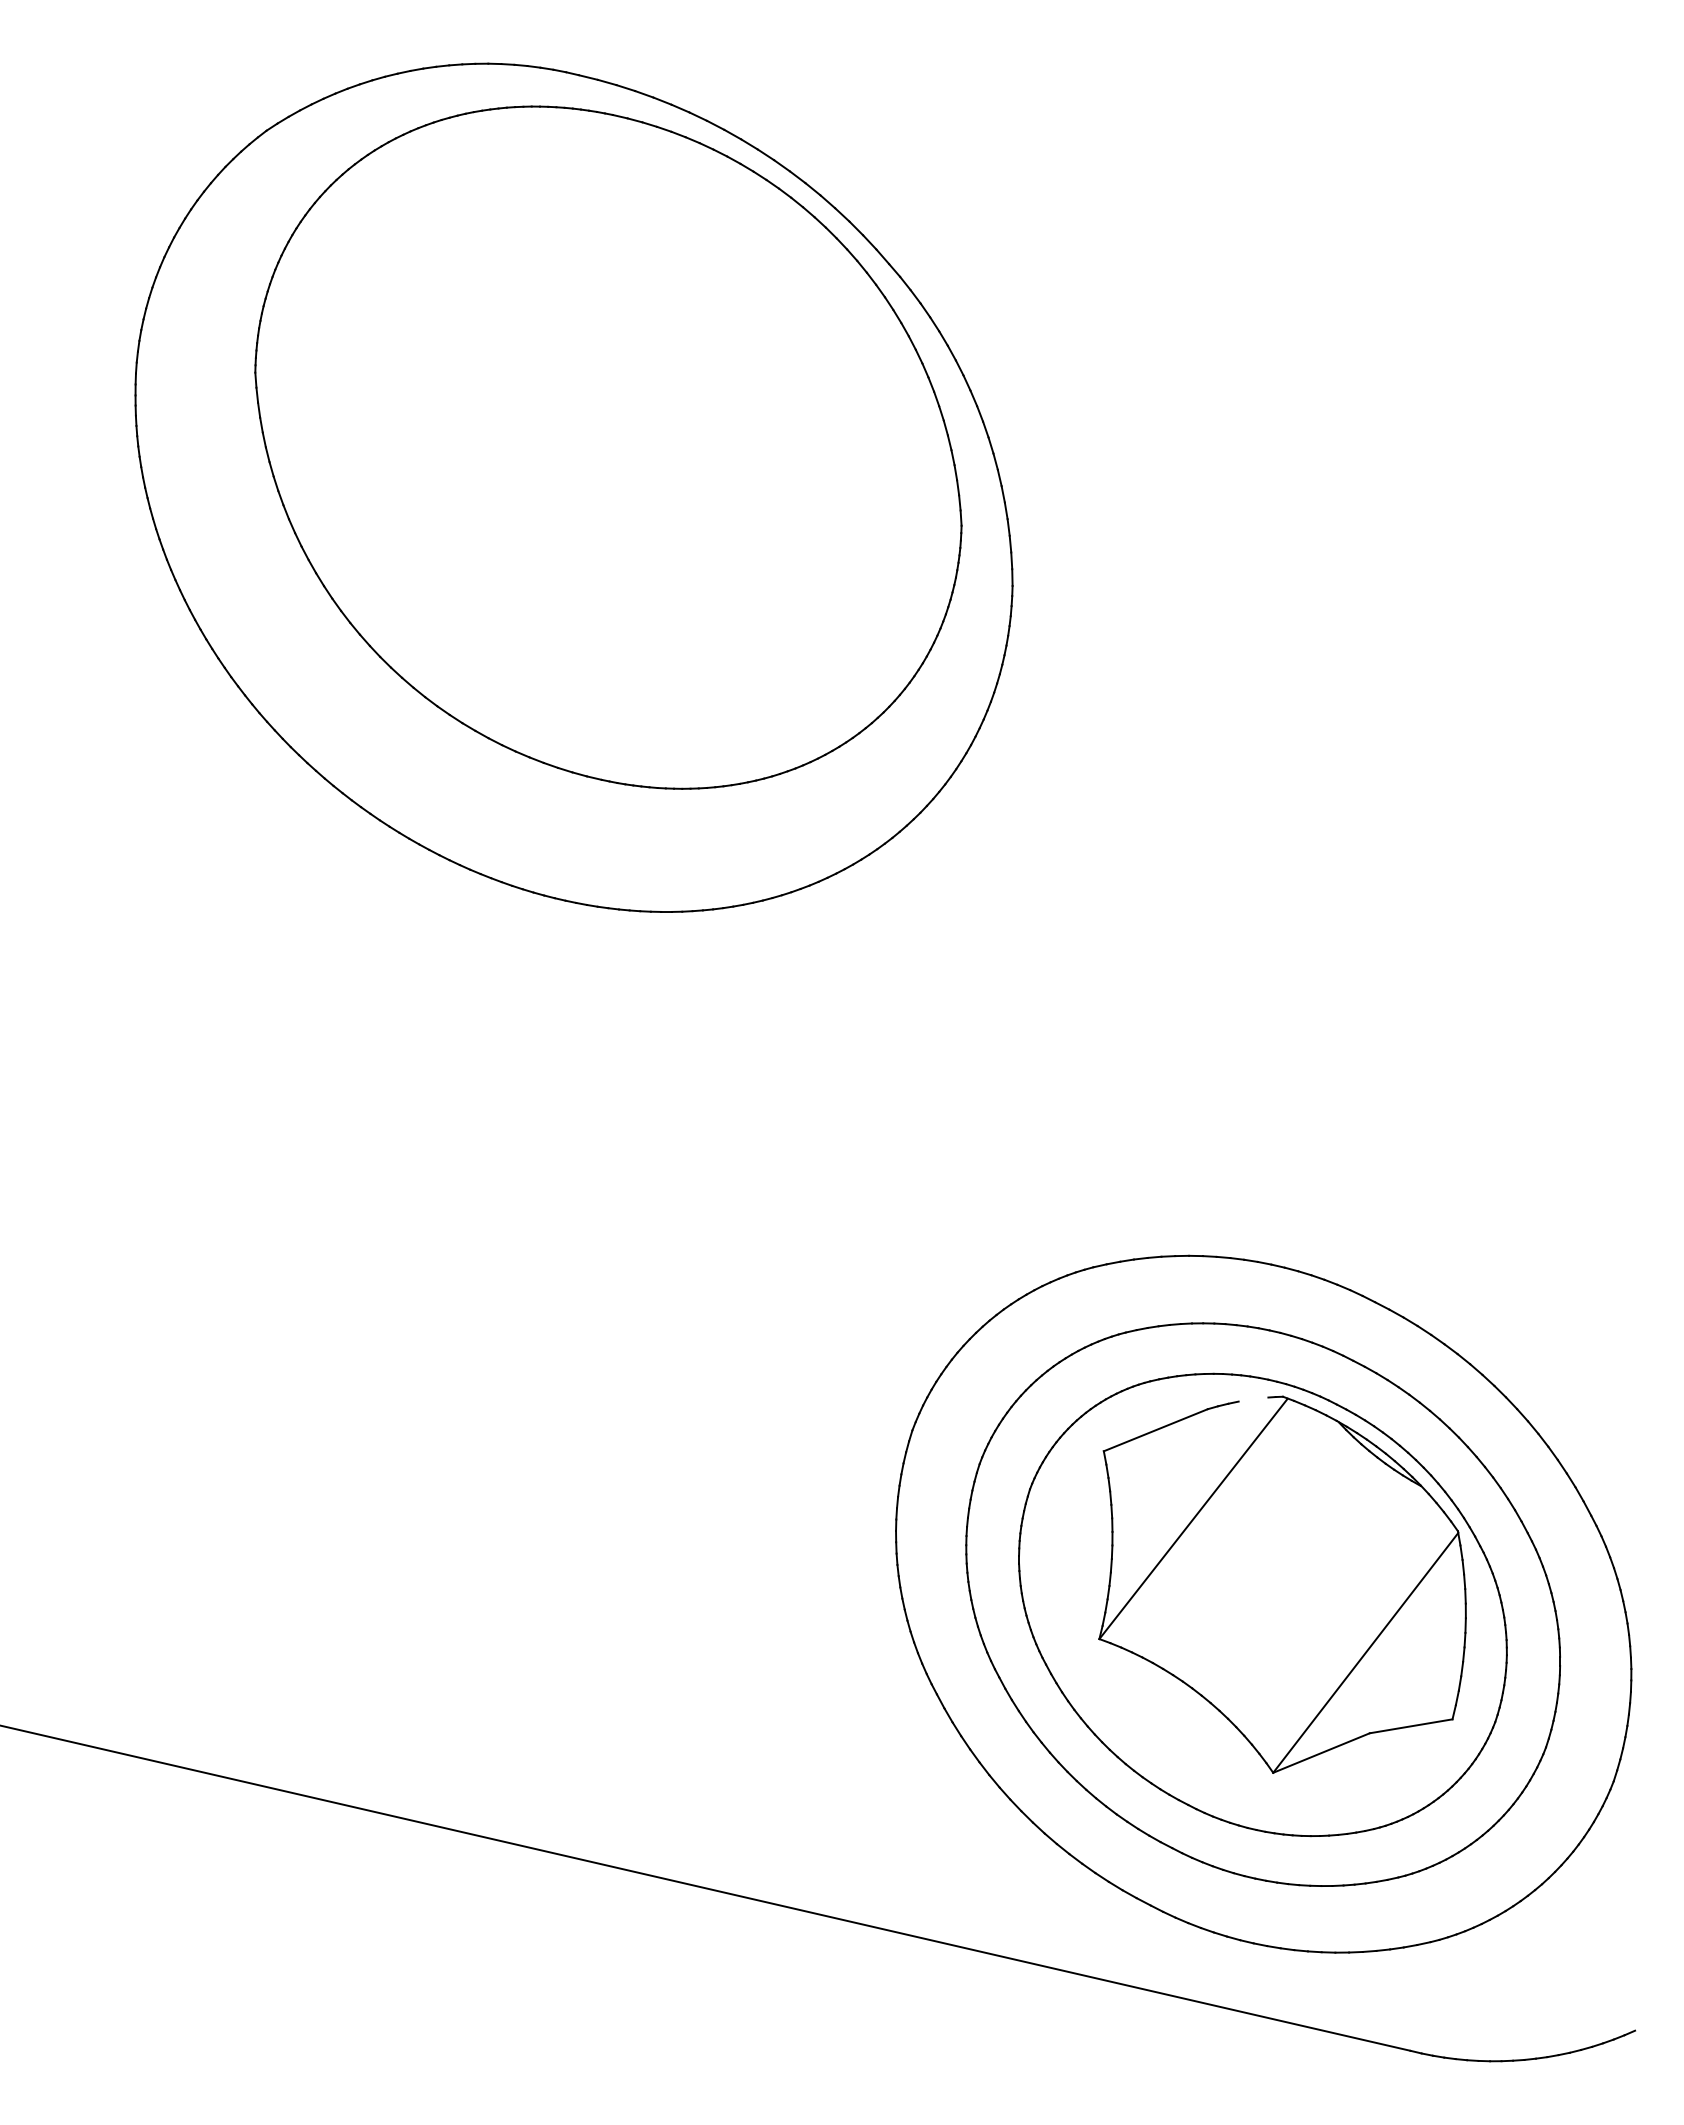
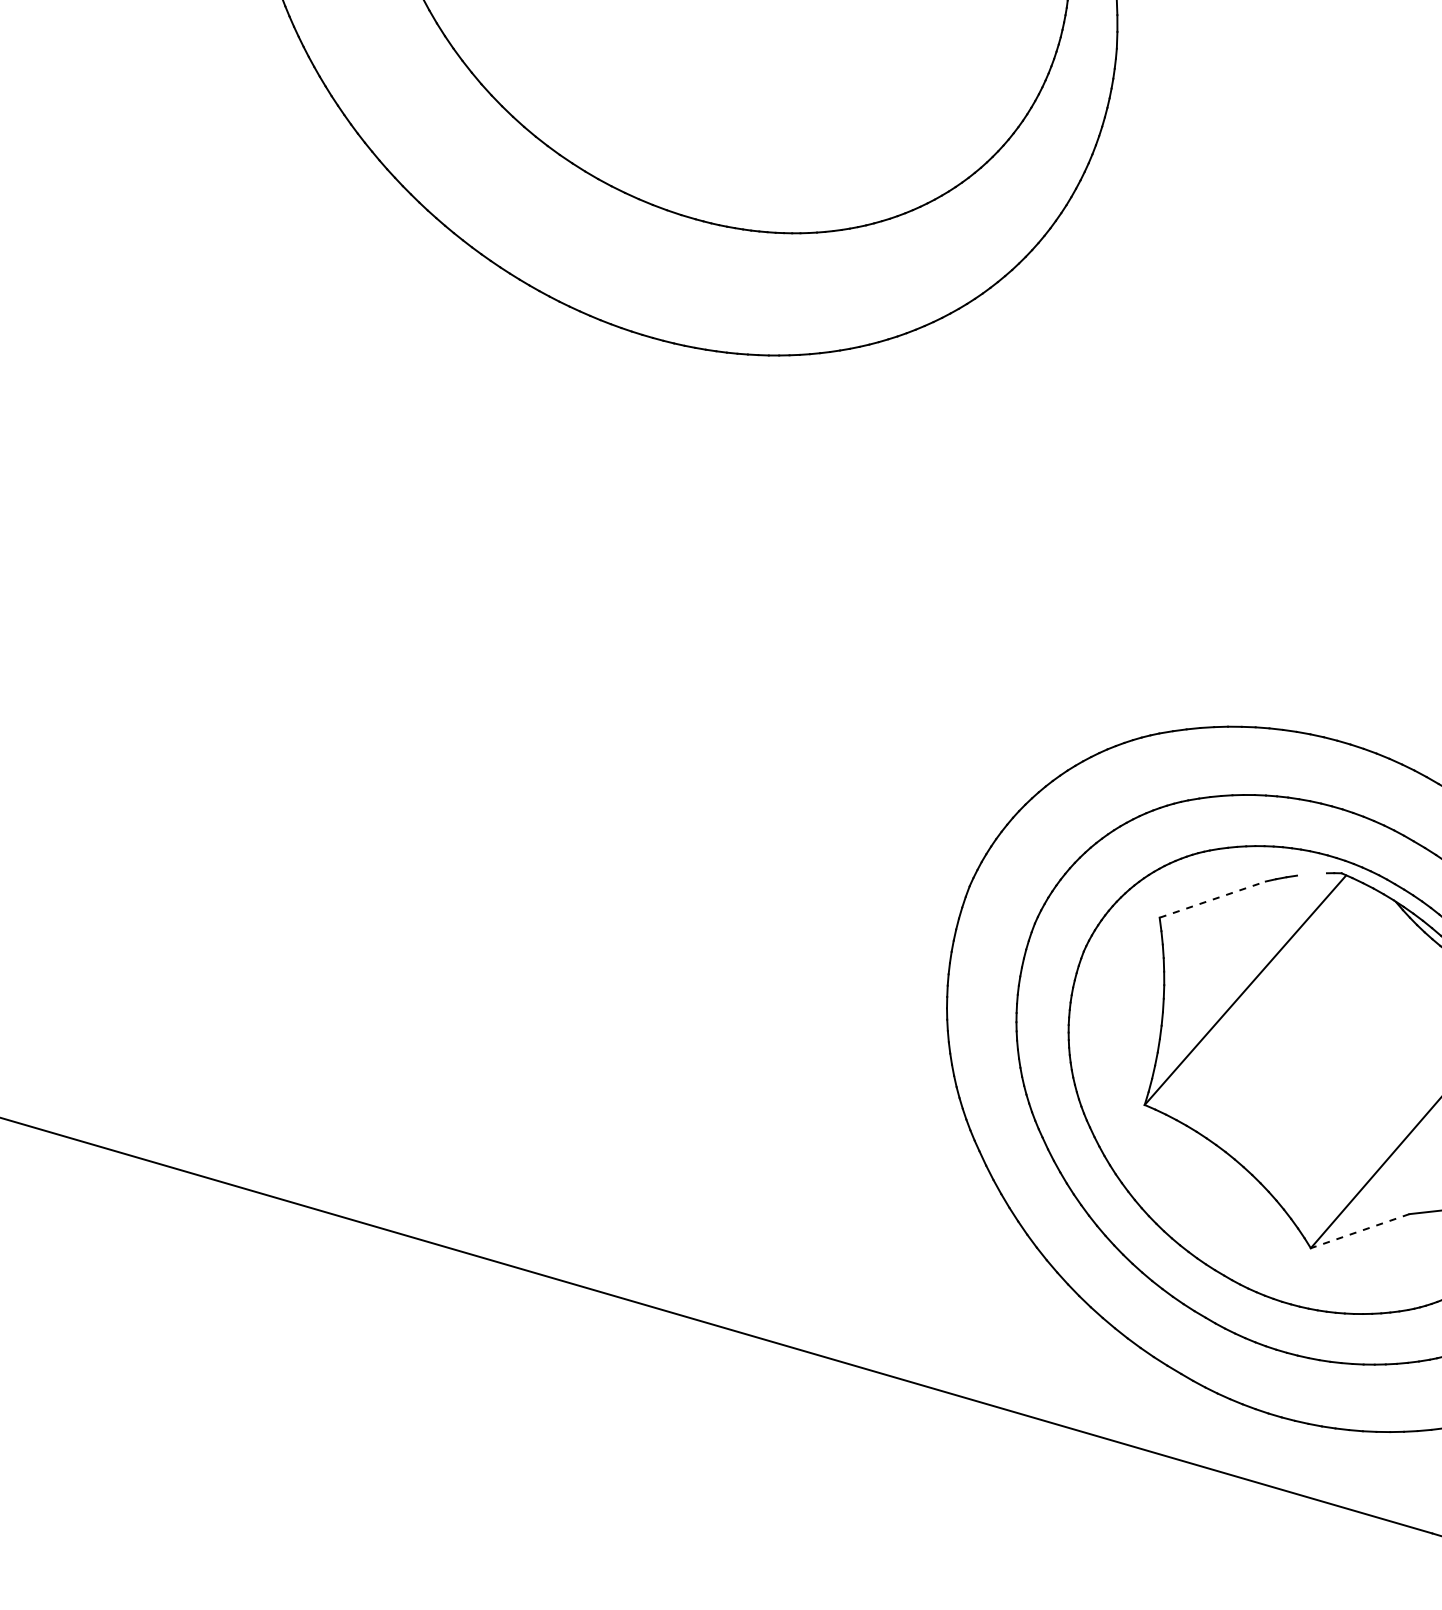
line: (1156, 1430) -> (1213, 899), solid -> dashed
line: (1321, 1753) -> (1360, 1231), solid -> dashed

